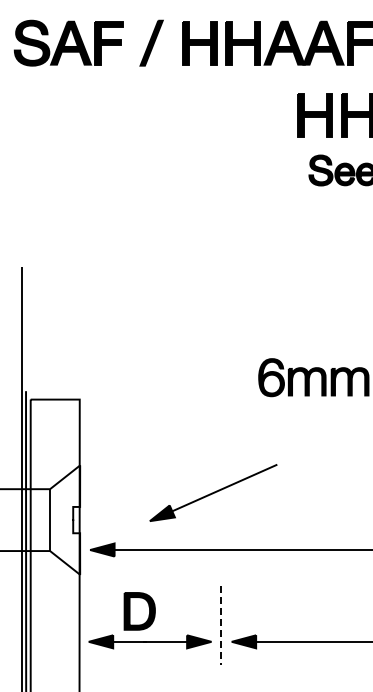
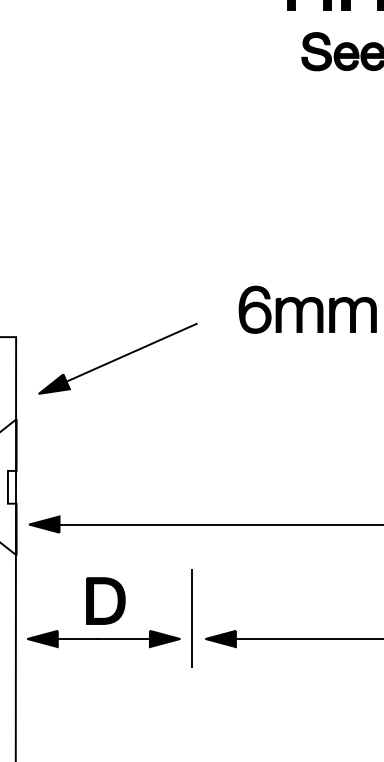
part: (213, 492) -> (117, 358), moved
part: (139, 611) -> (105, 601), moved
line: (220, 625) -> (191, 618), dashed -> solid

